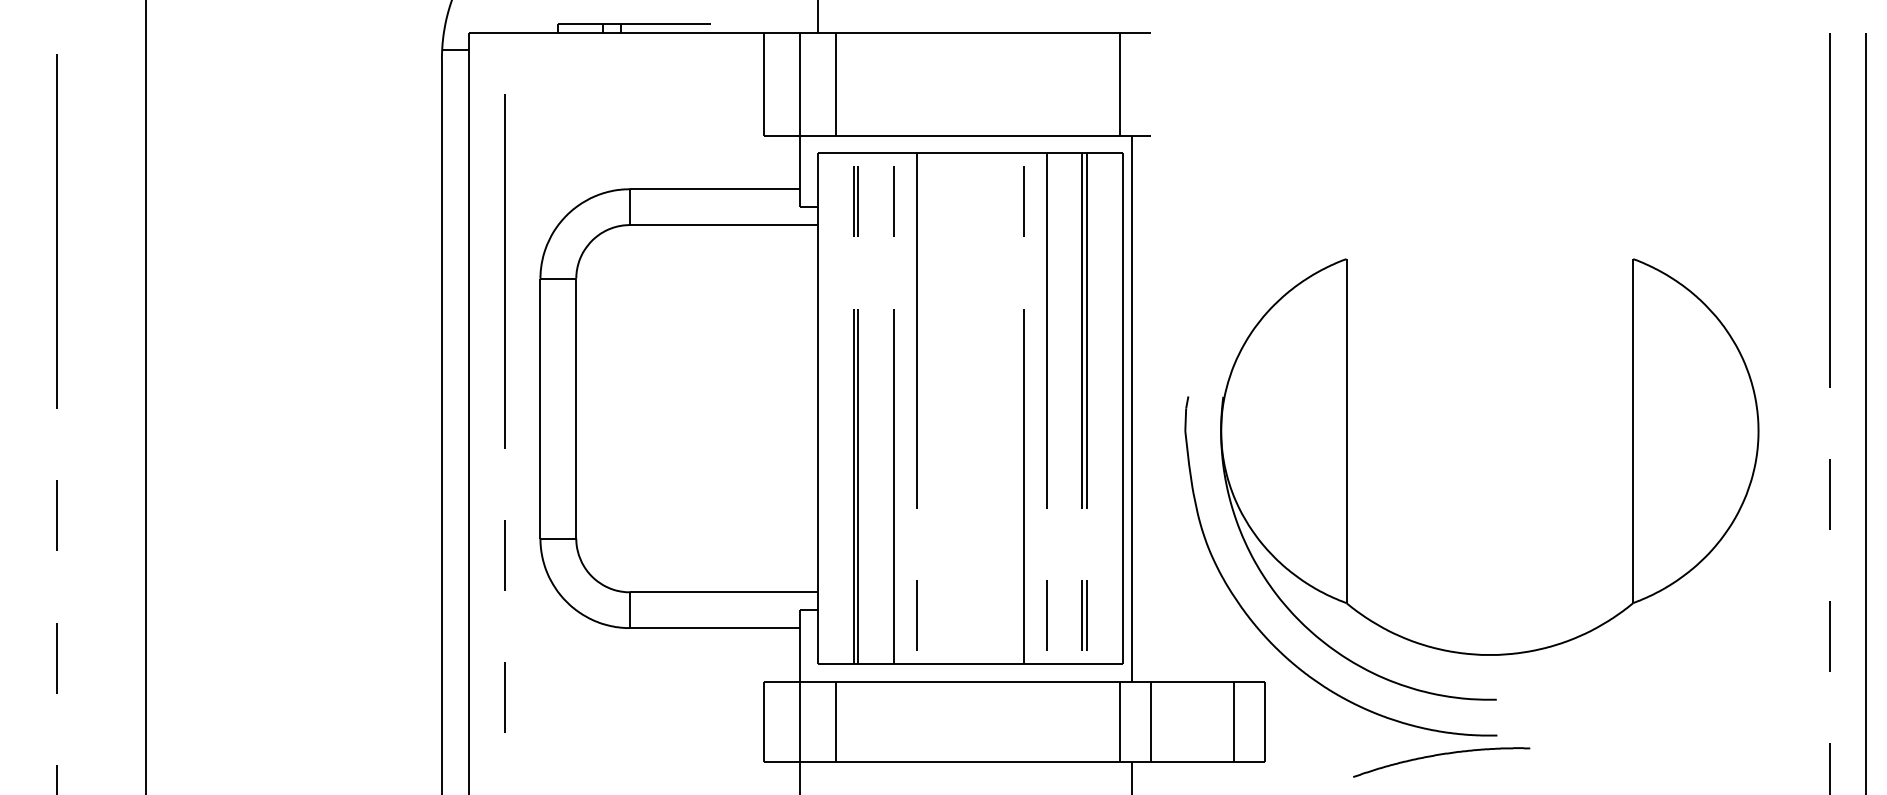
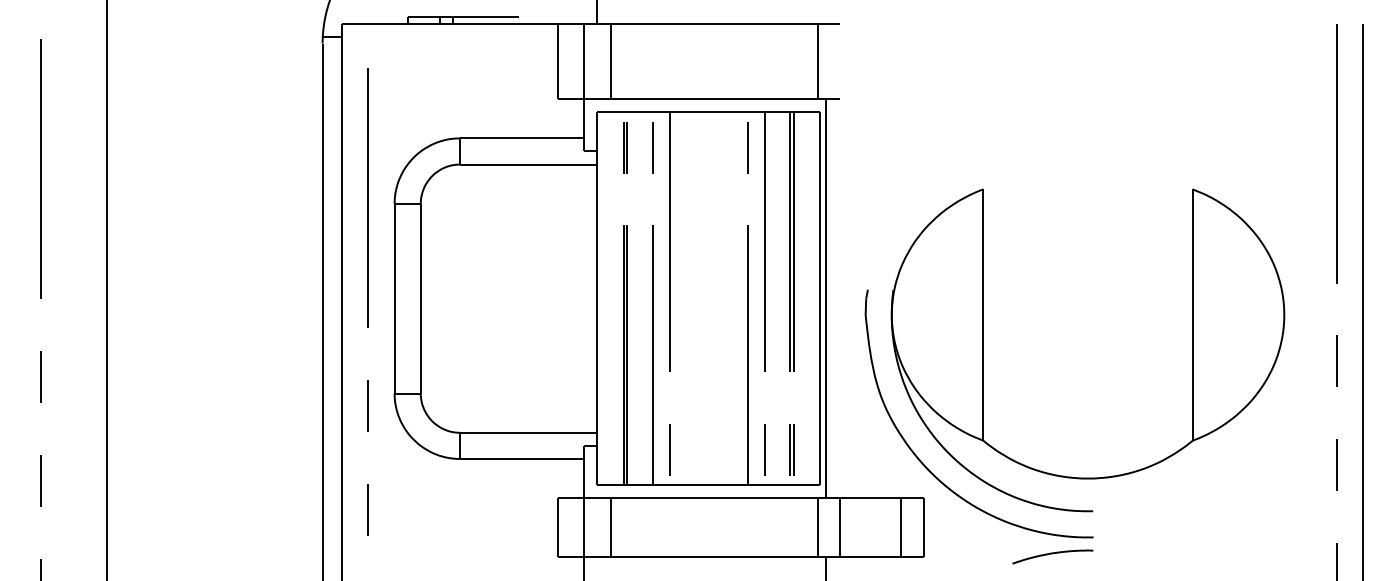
part: (1441, 761) -> (1052, 556), size x0.62

